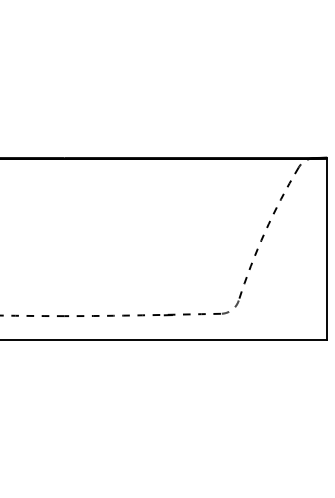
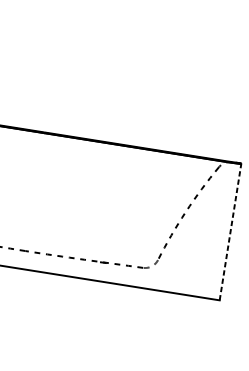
line: (327, 248) -> (230, 231), solid -> dashed

